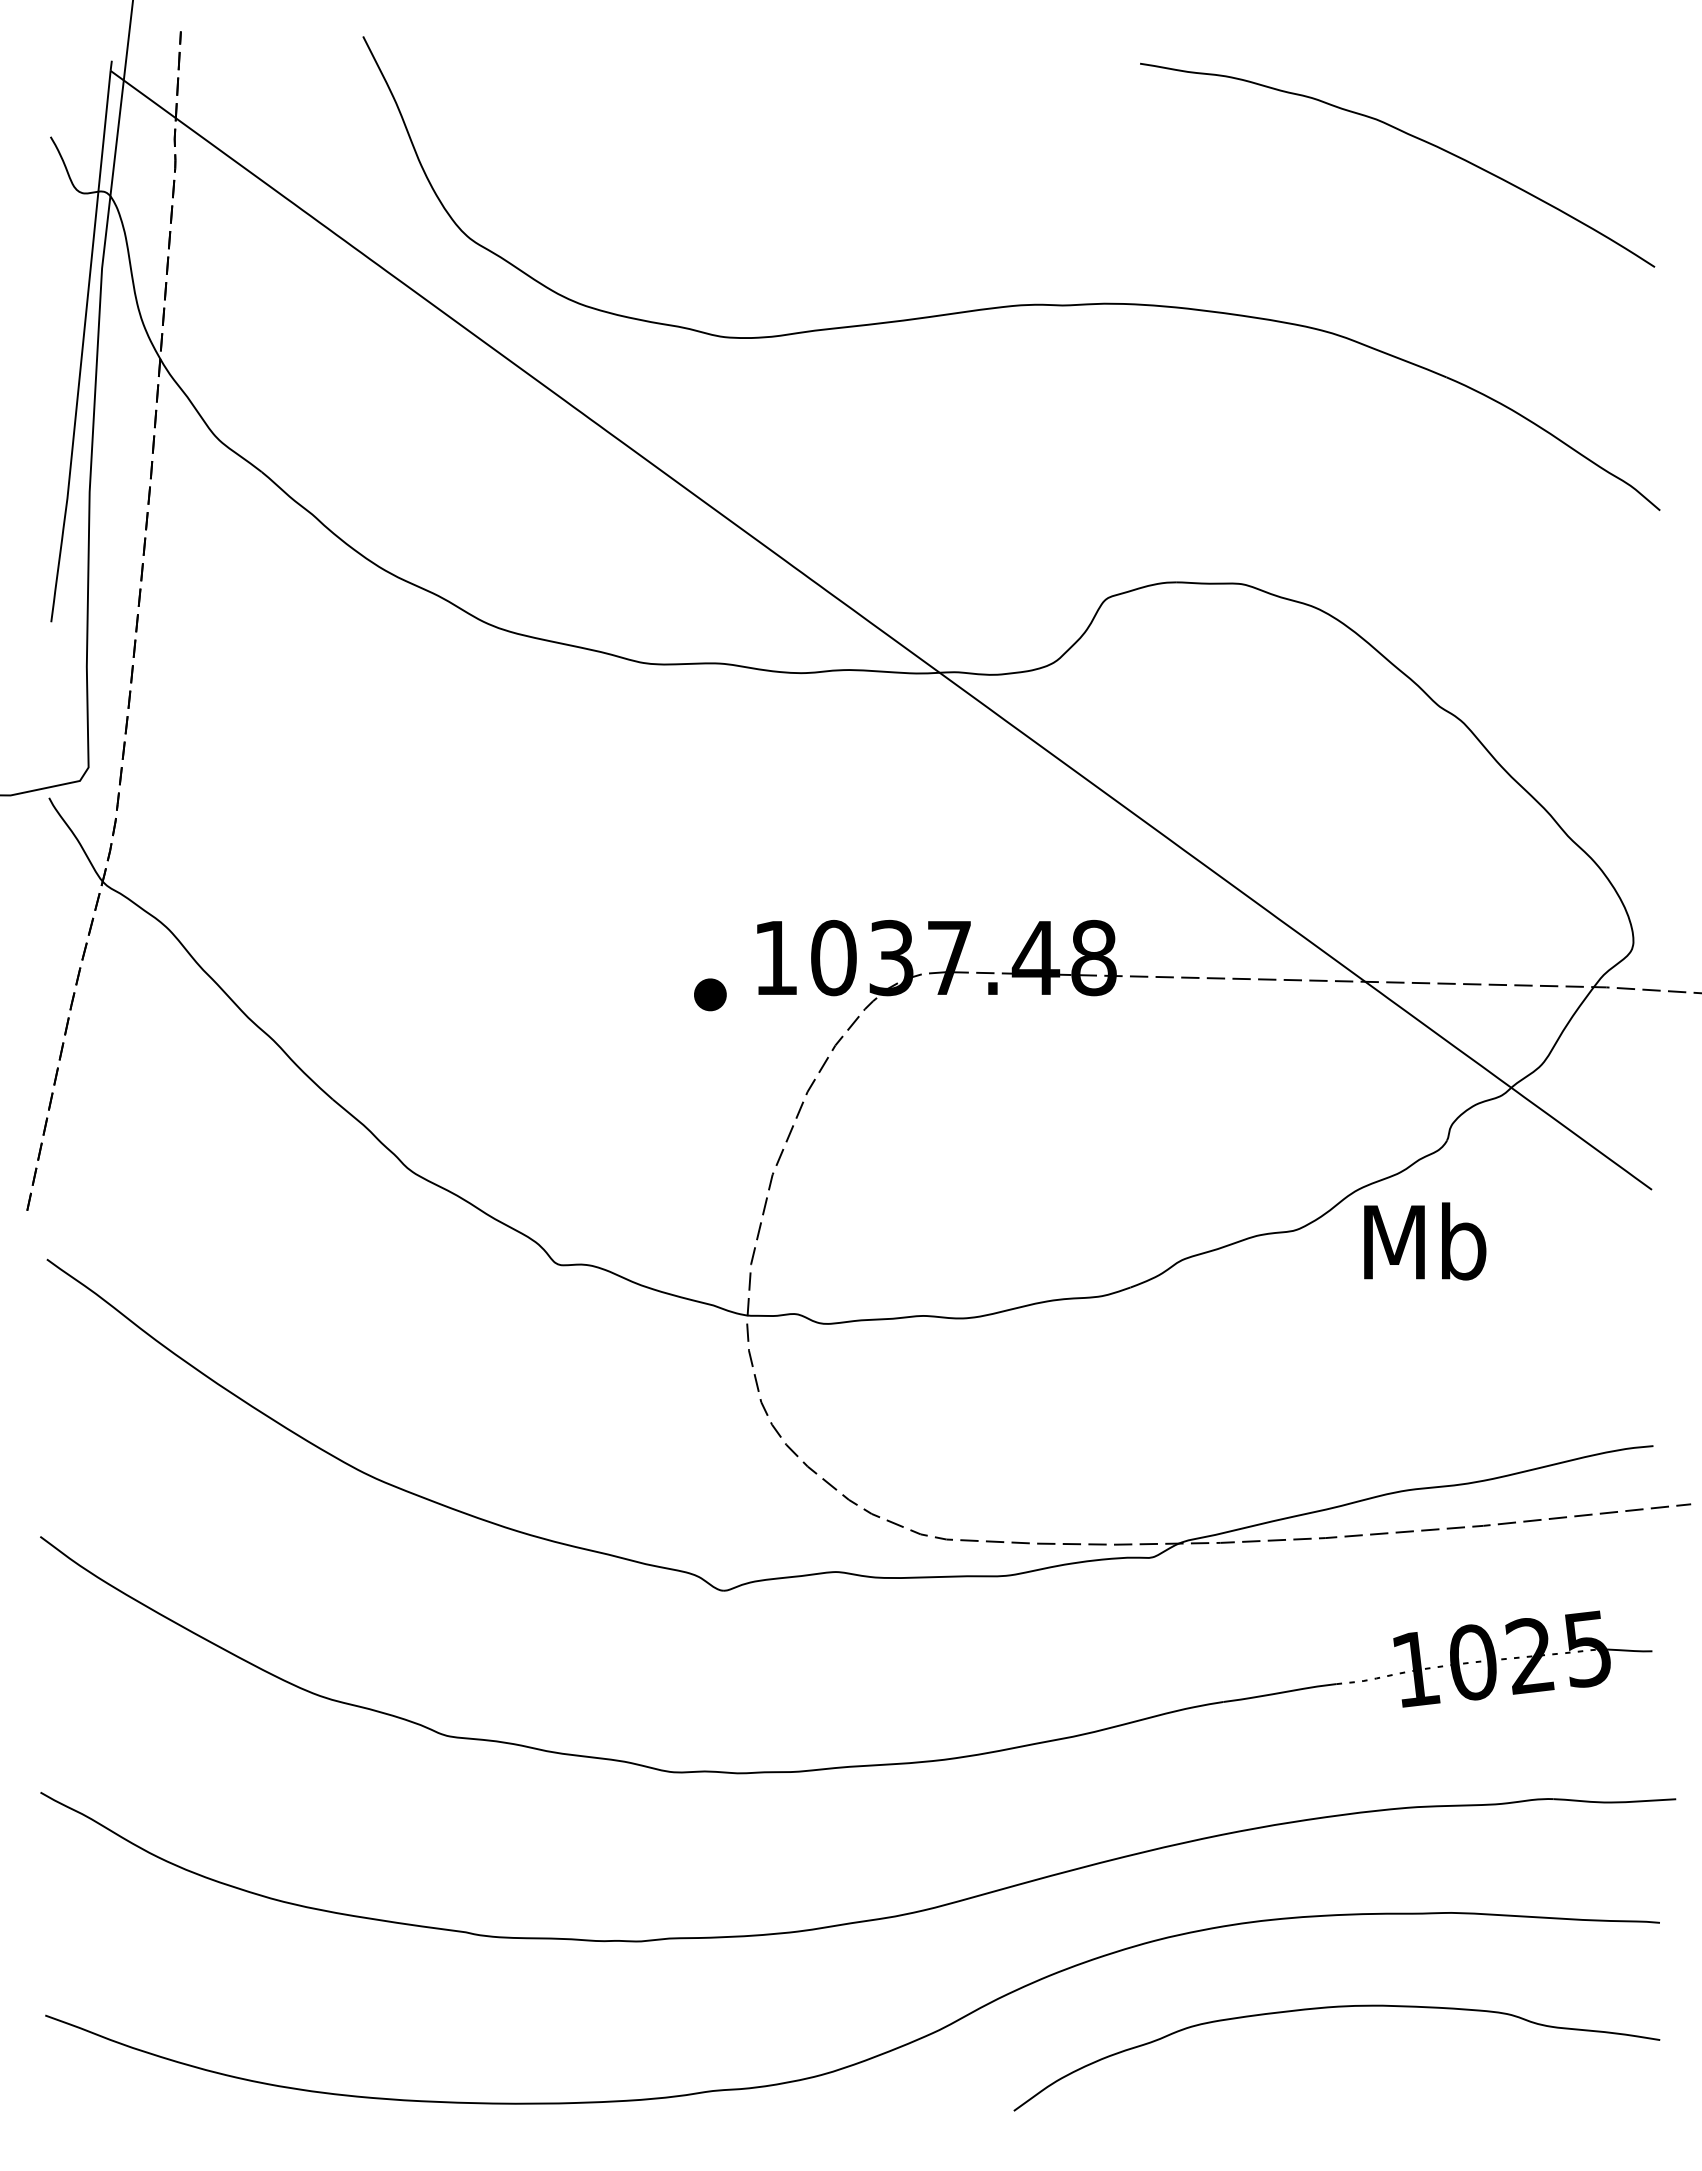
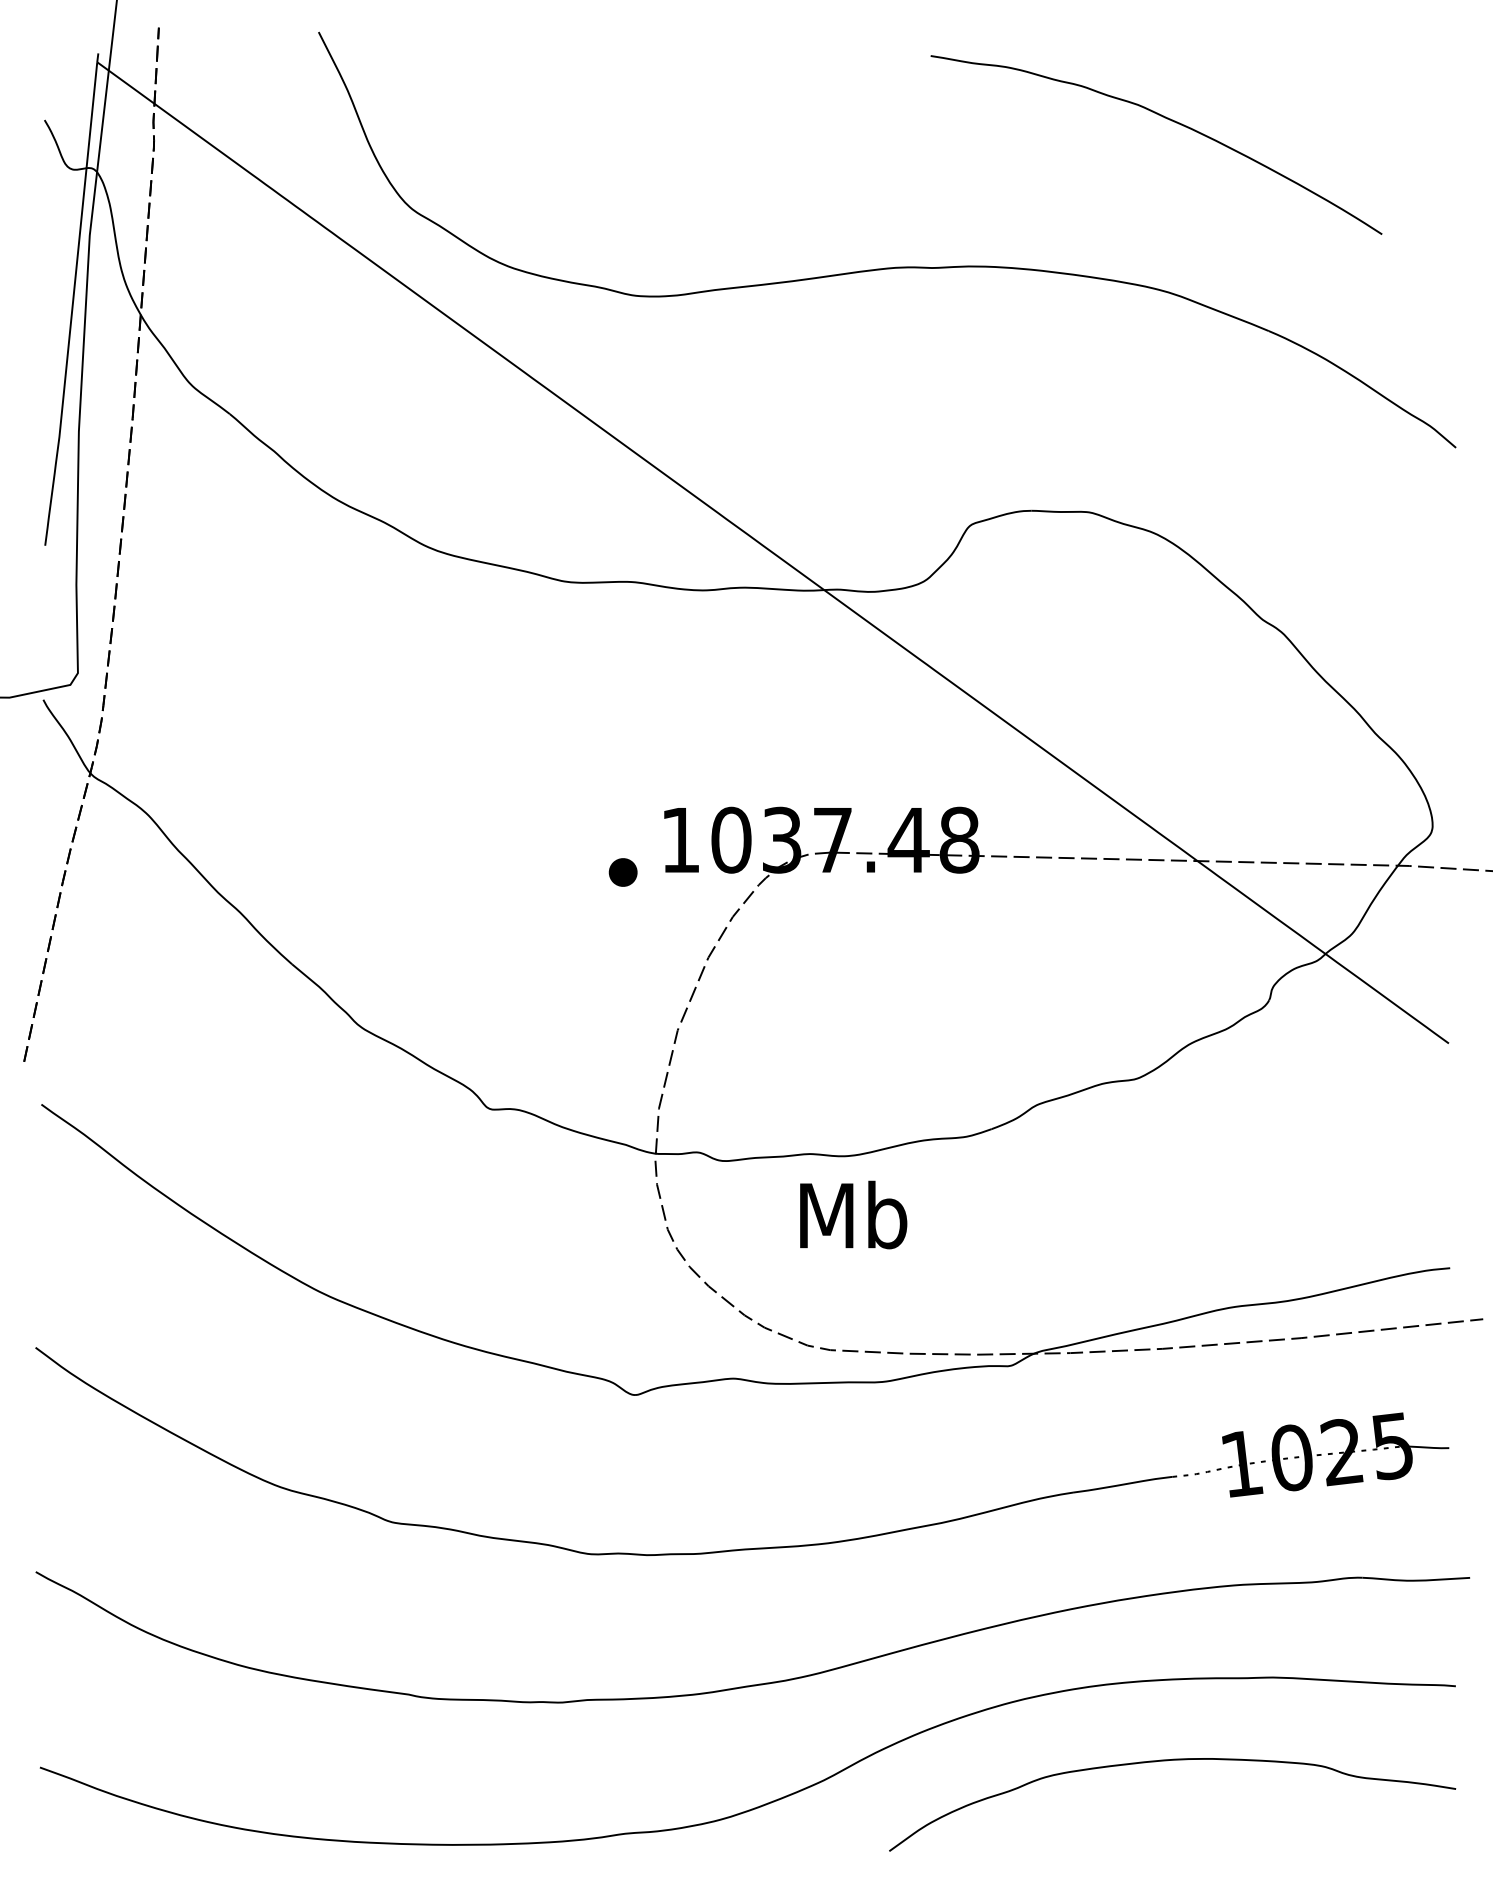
curve: (1408, 135) -> (1166, 118), moved
text: (1425, 1241) -> (853, 1215), moved

